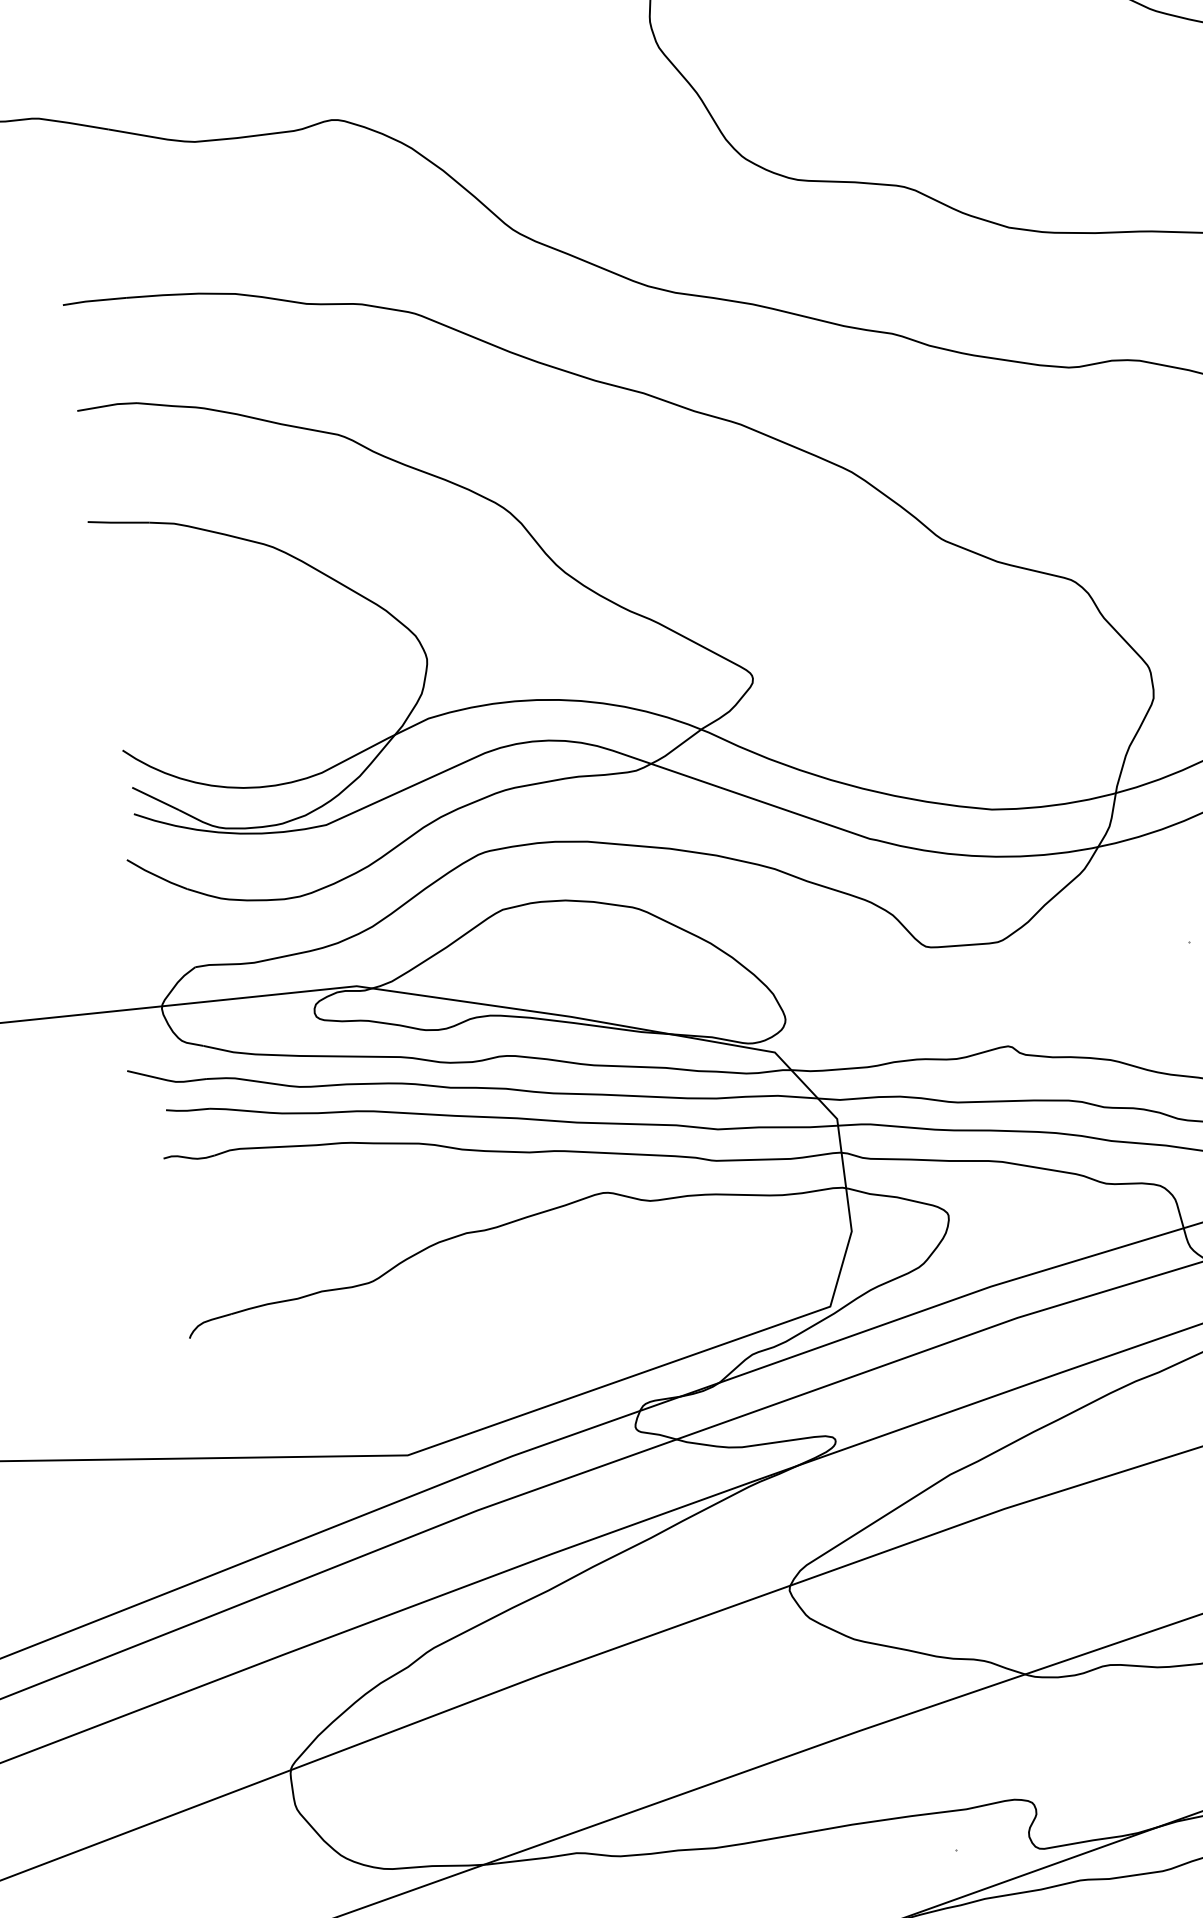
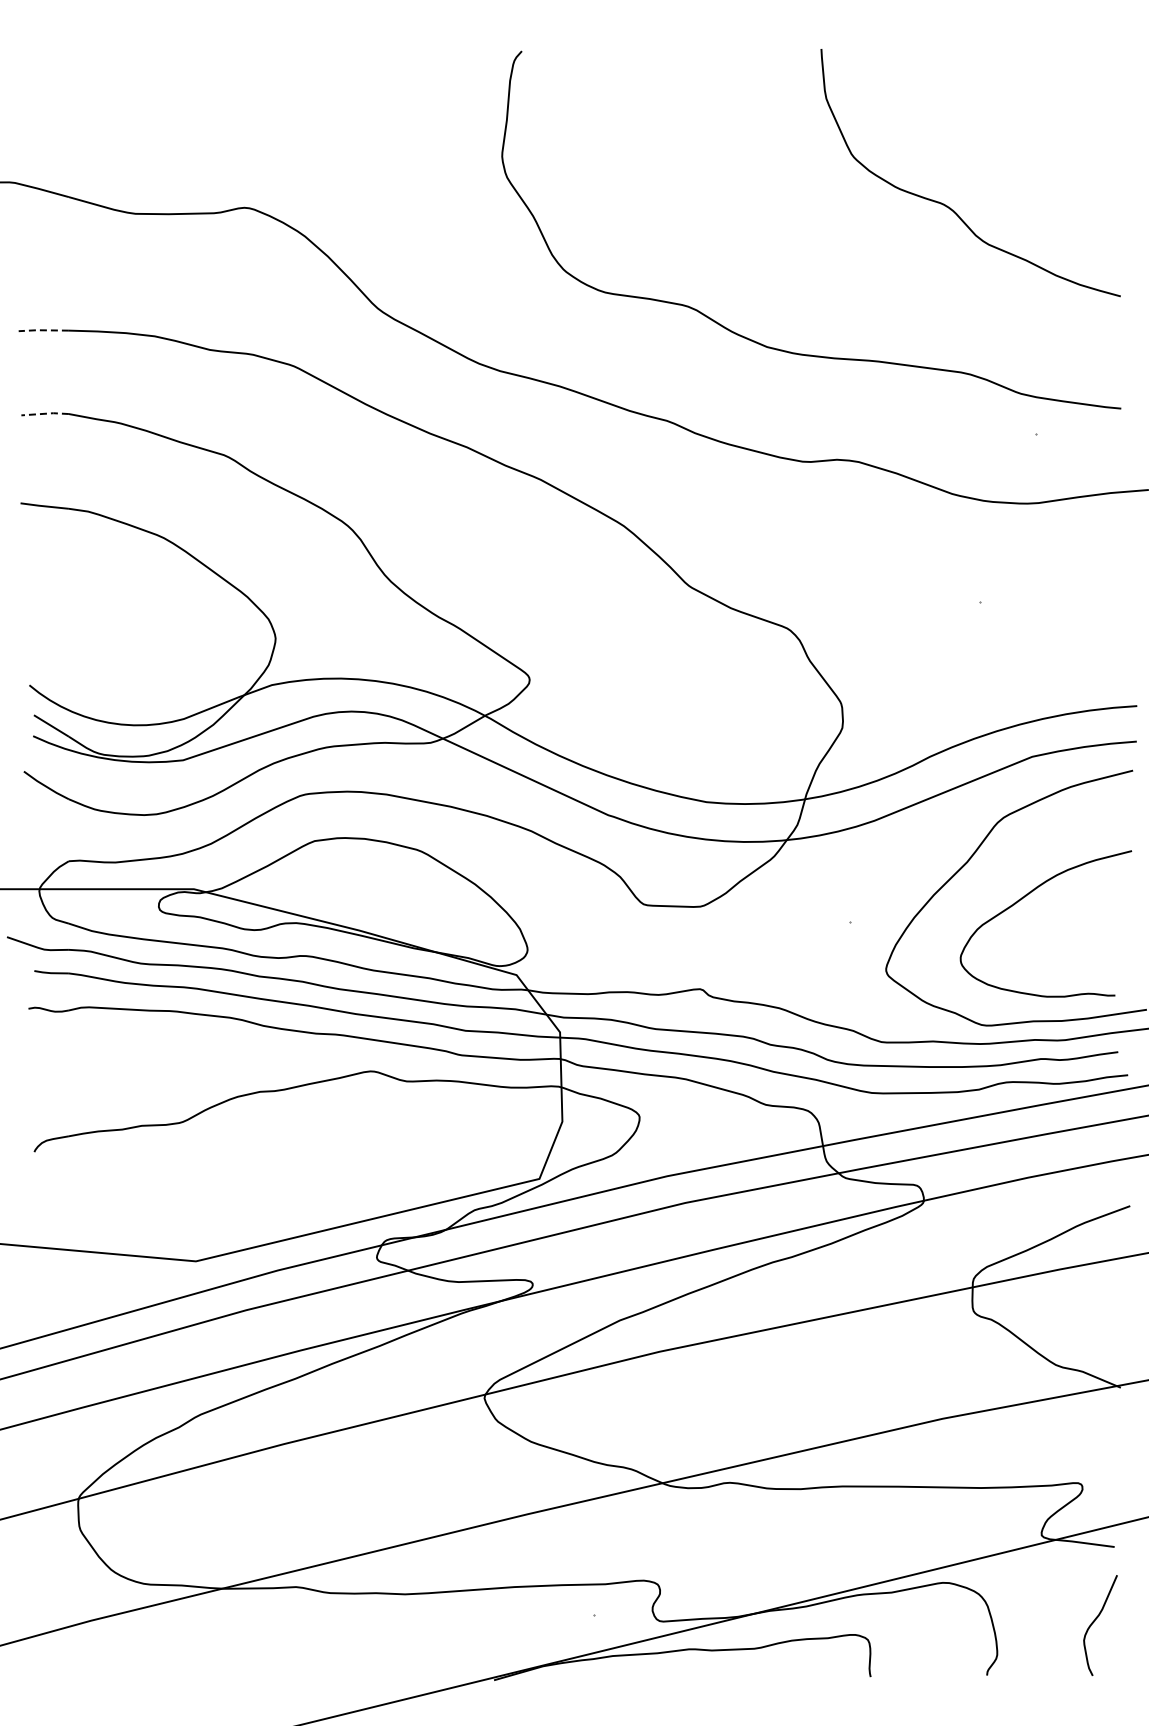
line: (92, 301) -> (42, 330), solid -> dashed
line: (107, 405) -> (45, 413), solid -> dashed

